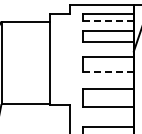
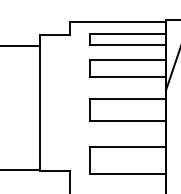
line: (109, 20) -> (129, 44), dashed -> solid
line: (109, 71) -> (129, 120), dashed -> solid

